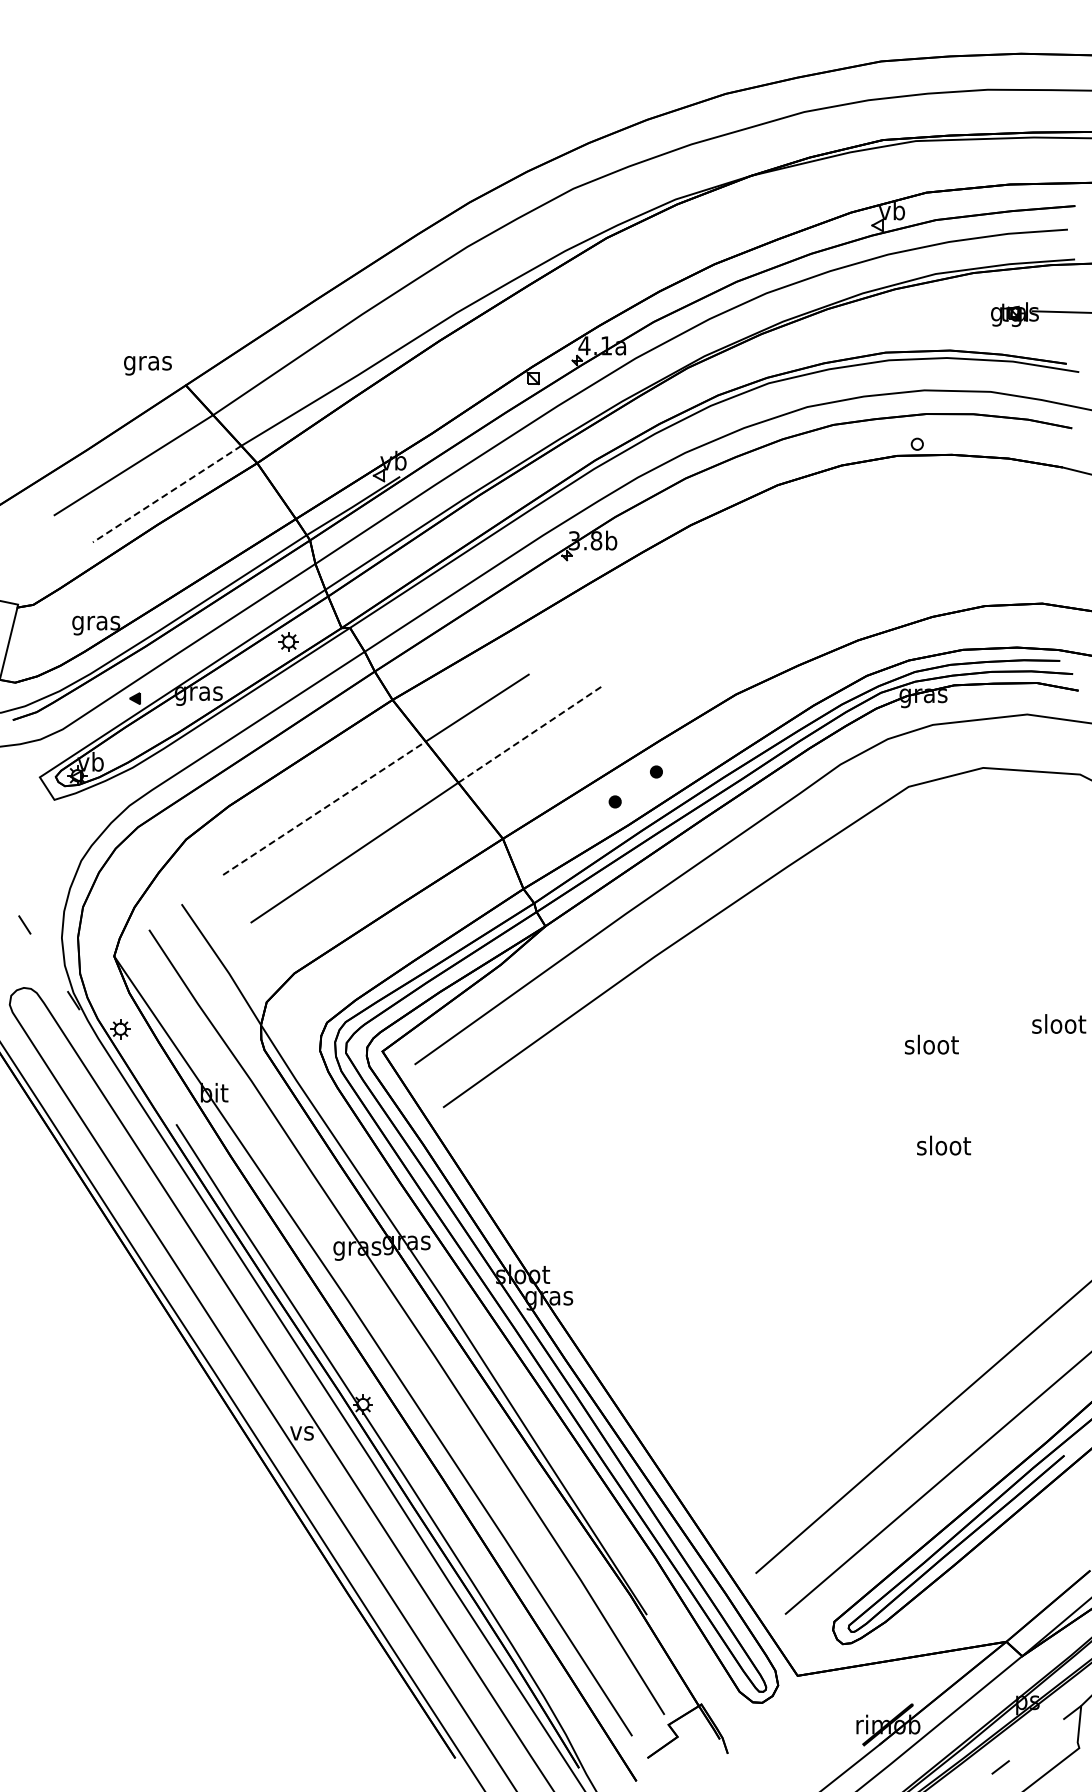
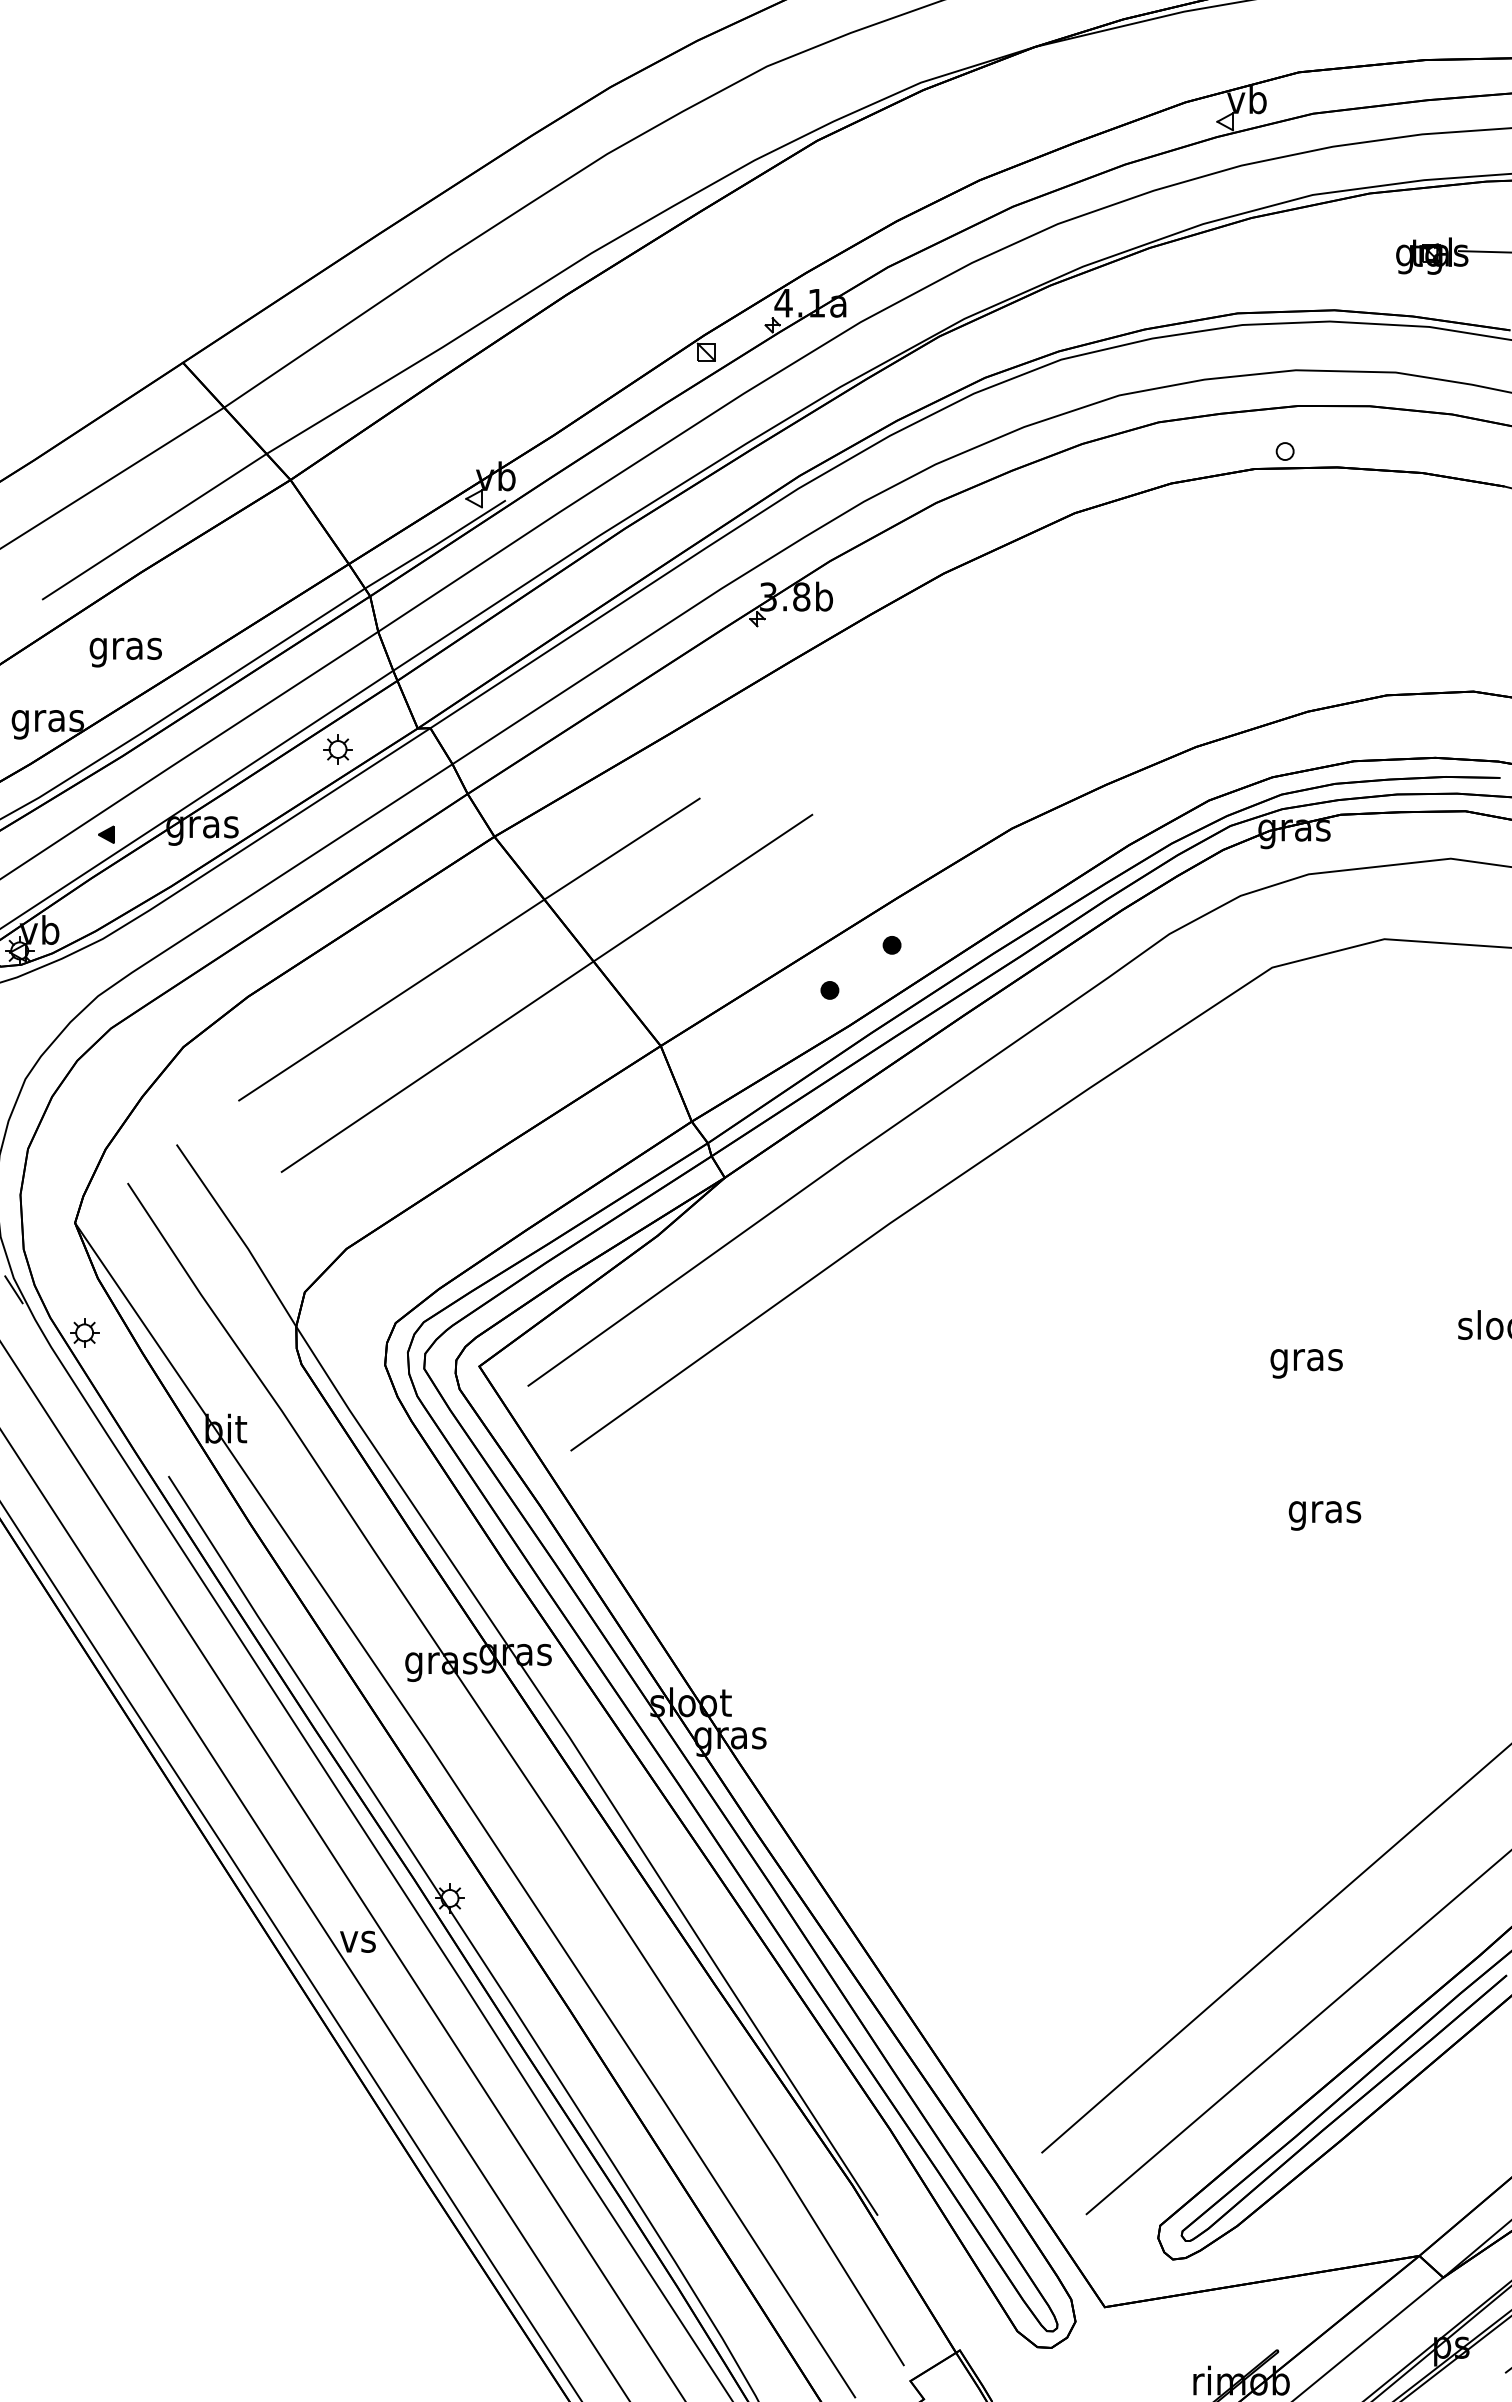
text: (147, 365) -> (125, 652), moved
line: (167, 494) -> (155, 527), dashed -> solid
line: (531, 733) -> (703, 887), dashed -> solid
line: (324, 808) -> (391, 1000), dashed -> solid
text: (931, 1046) -> (1306, 1358), sloot -> gras
text: (944, 1147) -> (1326, 1511), sloot -> gras

